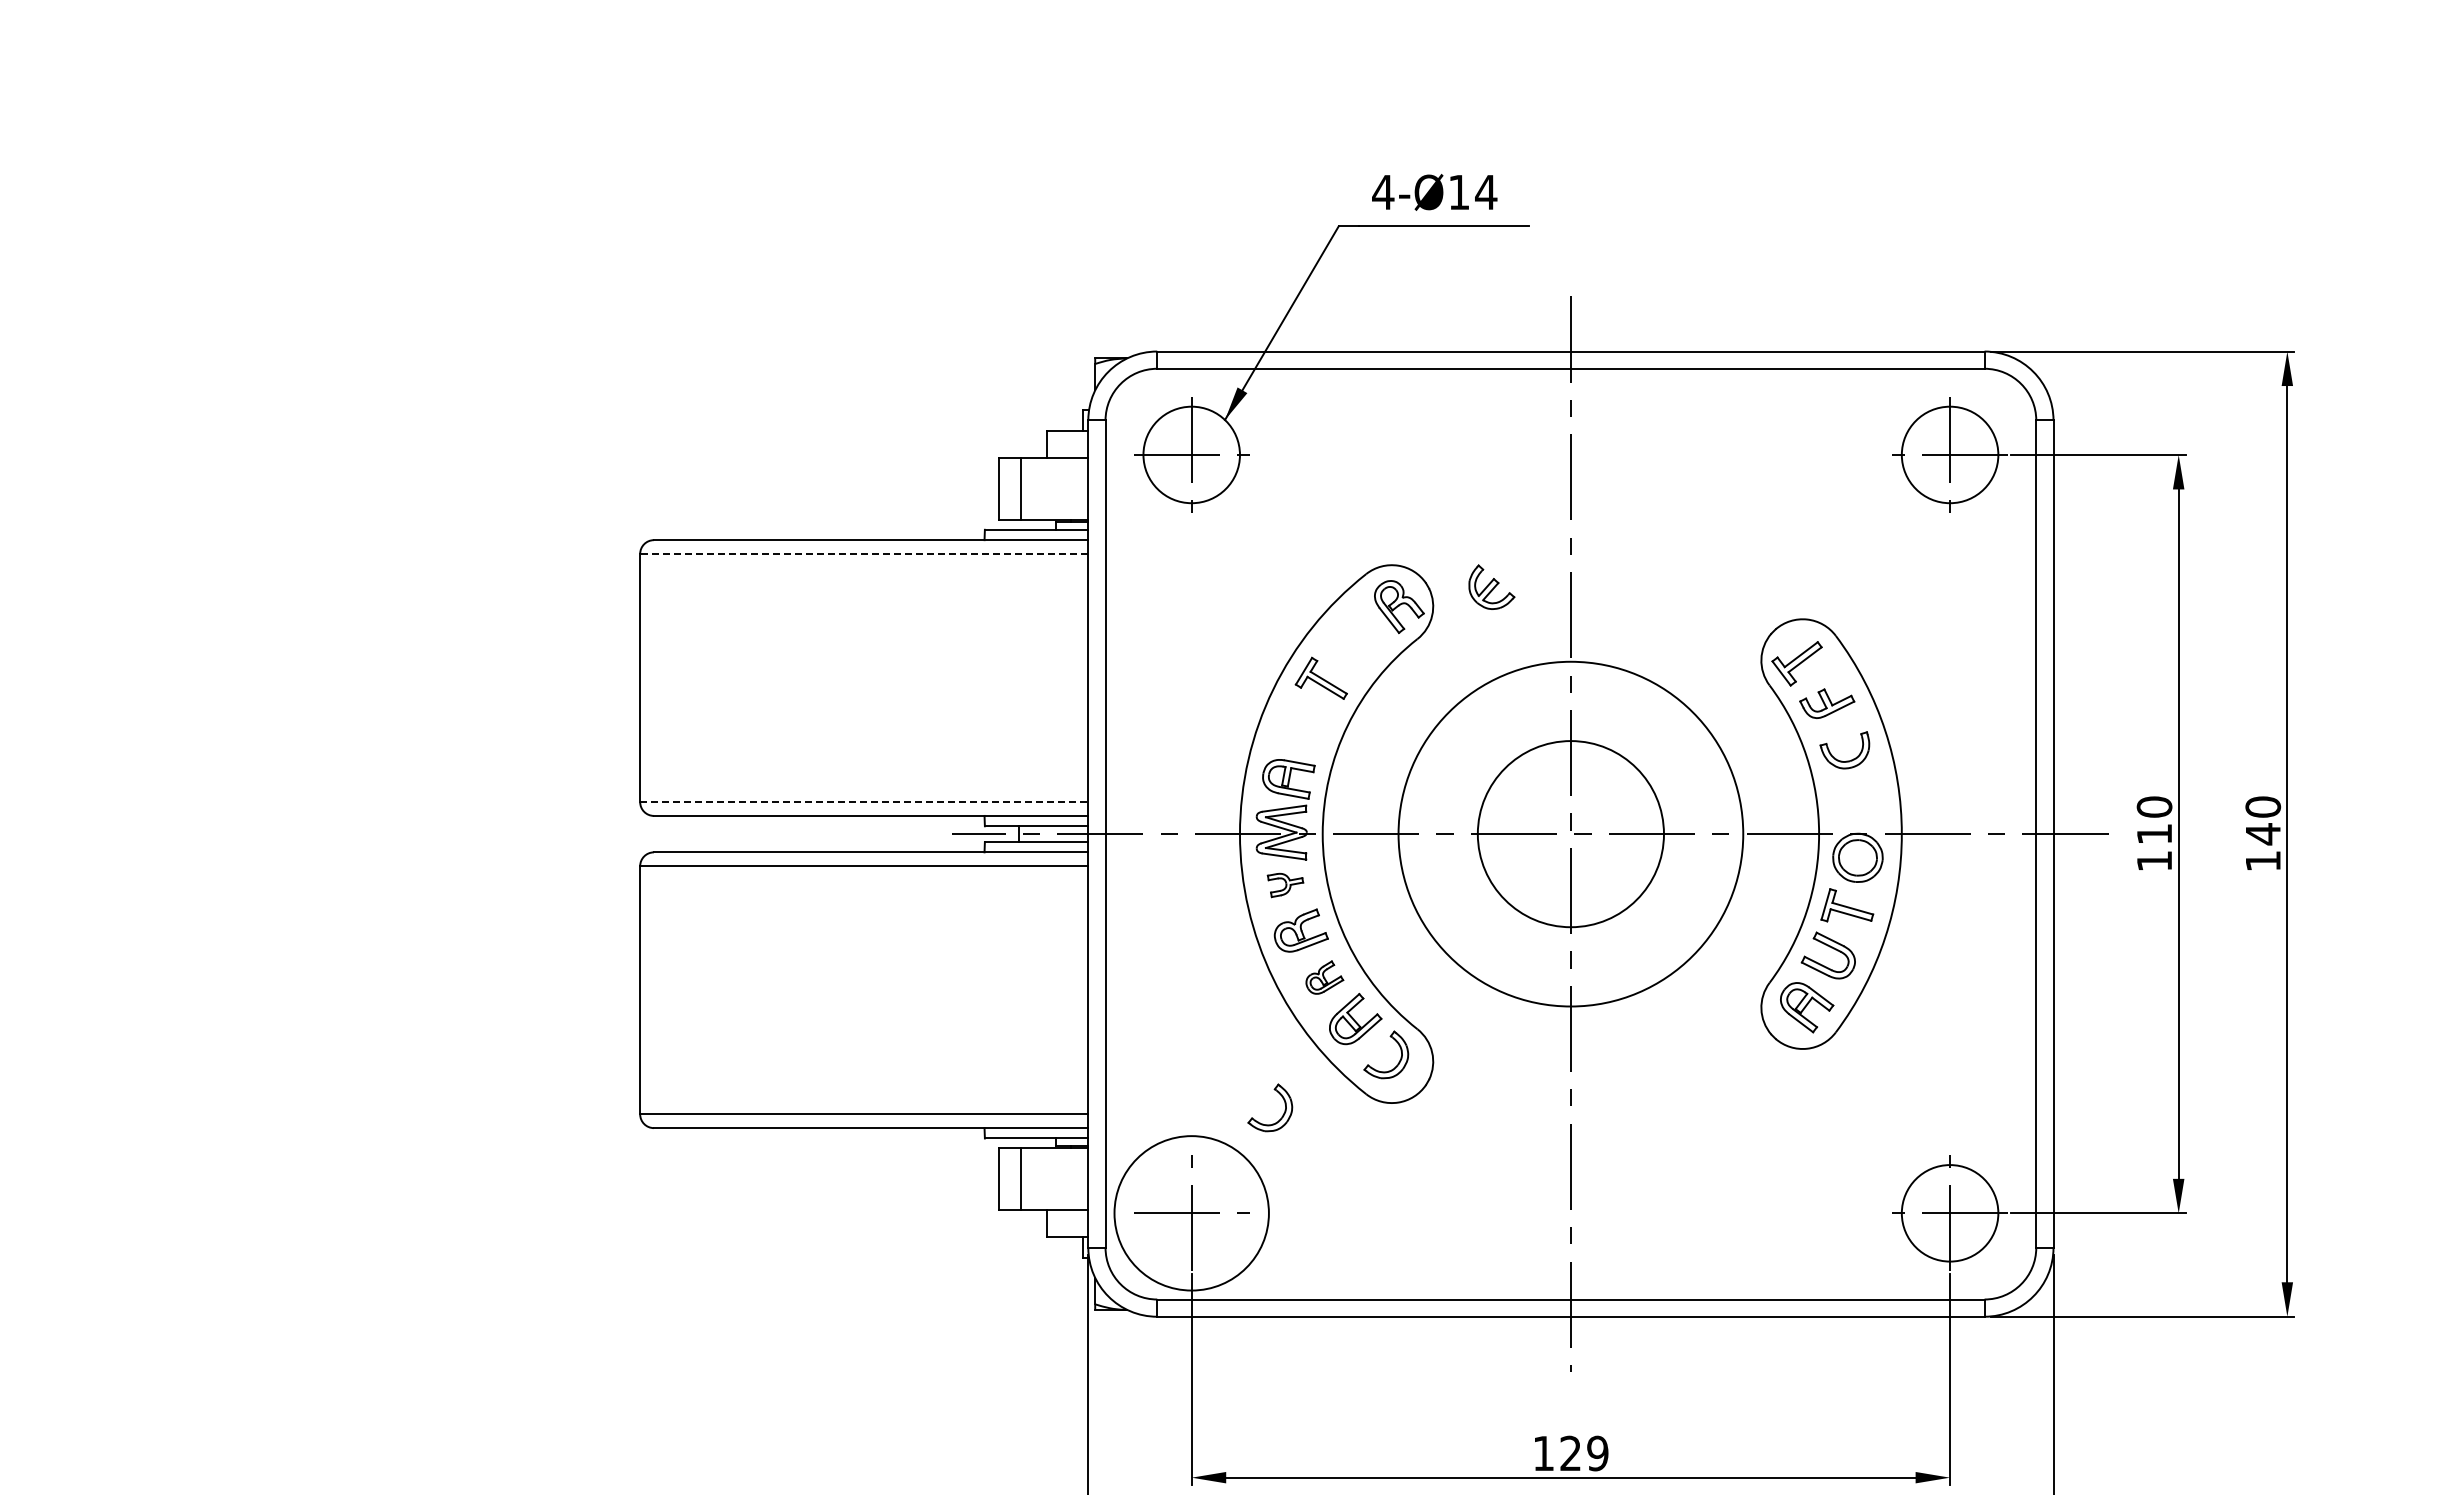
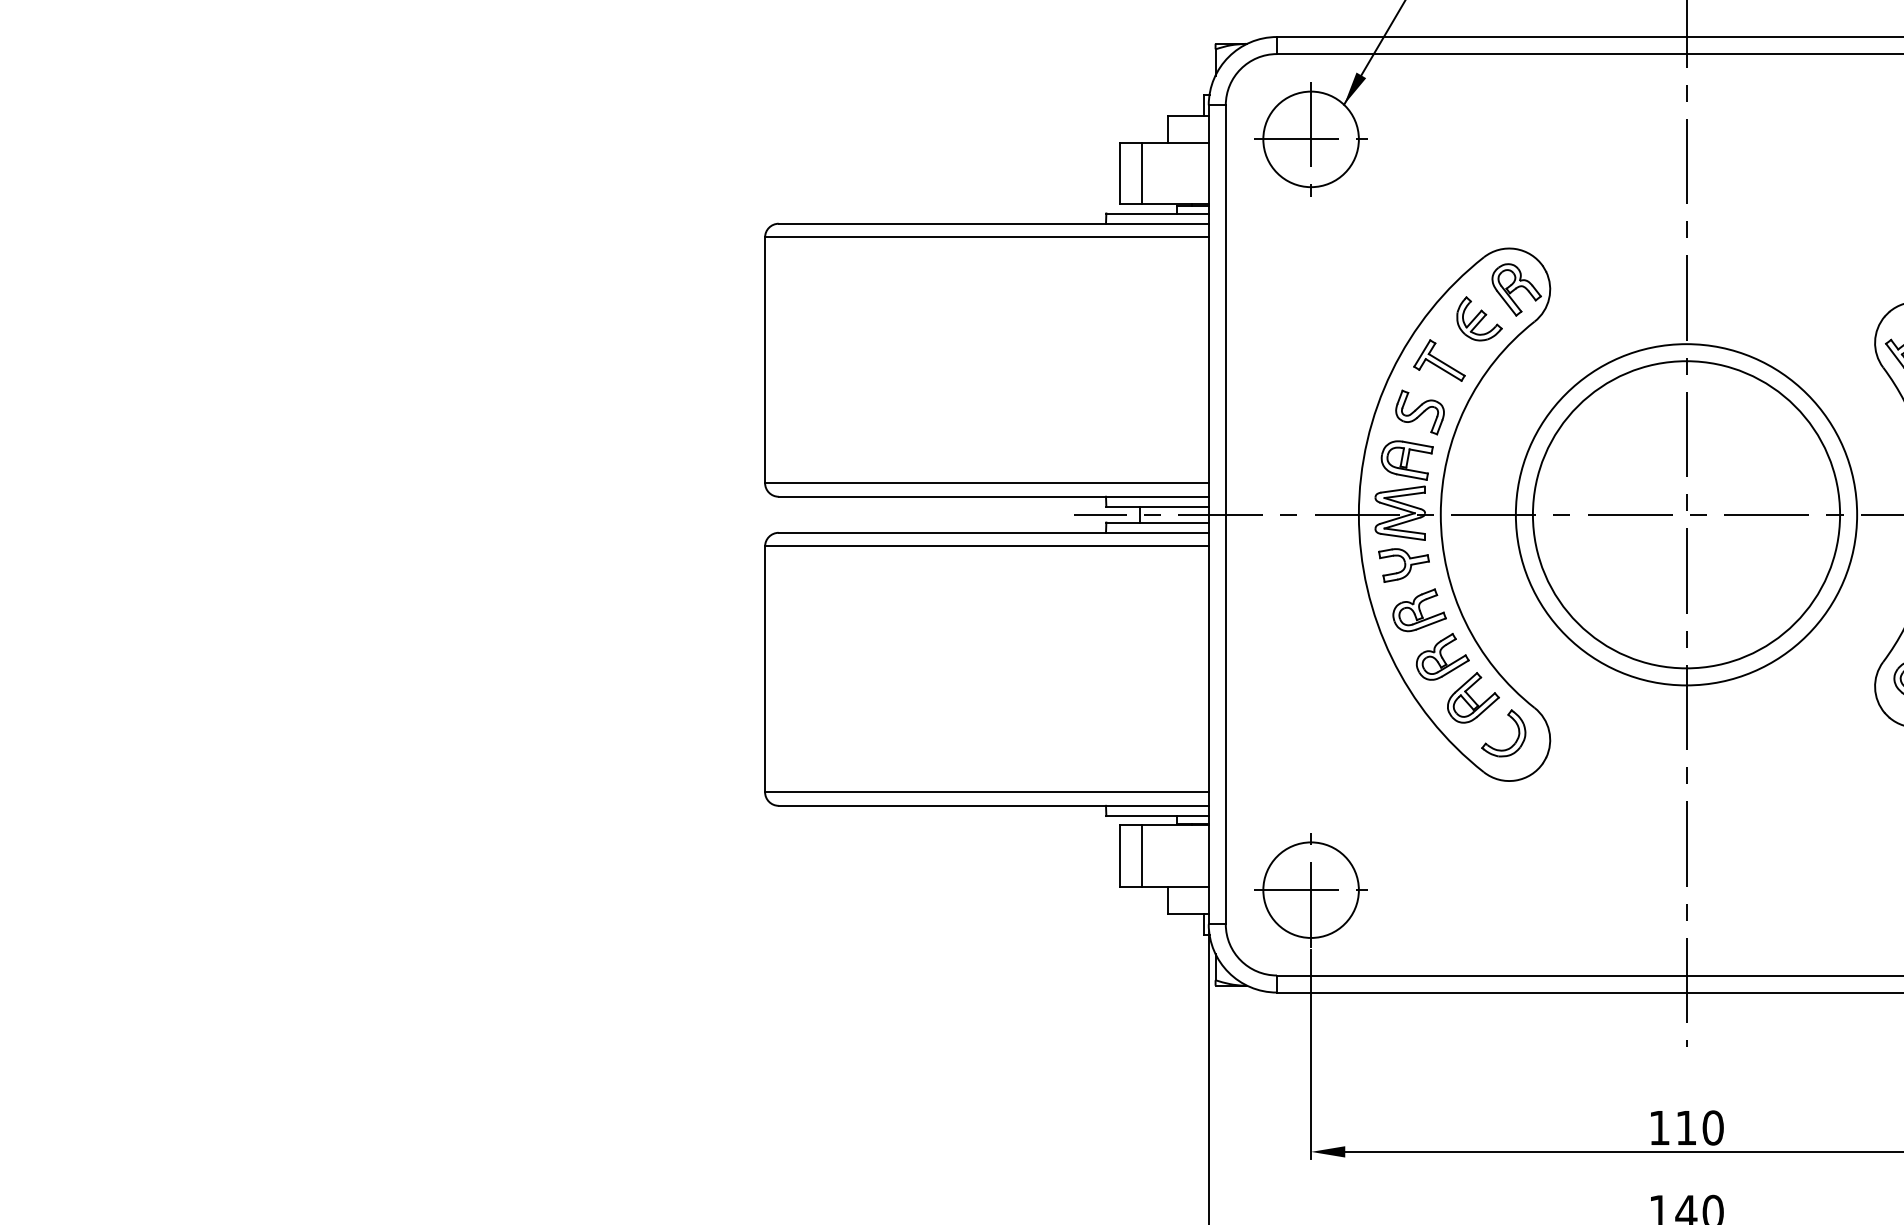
line: (863, 553) -> (986, 236), dashed -> solid
part: (1491, 586) -> (1479, 318), moved
part: (1301, 730) -> (1419, 412), added
line: (864, 802) -> (987, 483), dashed -> solid
circle: (1570, 834) -> (1686, 515), size x1.67
part: (1285, 885) -> (1403, 565), size x1.43
part: (1324, 977) -> (1442, 656), size x1.43
part: (1281, 1116) -> (1399, 794), removed
circle: (1191, 1213) -> (1310, 890), size x0.62
text: (1584, 1453) -> (1699, 1127), 129 -> 110

